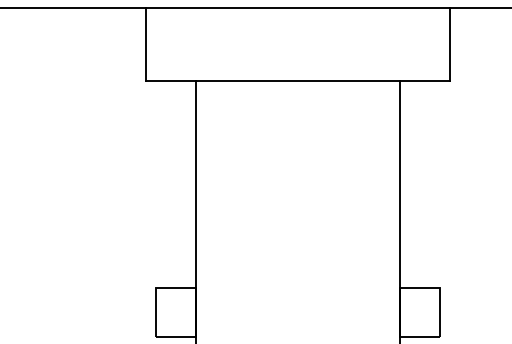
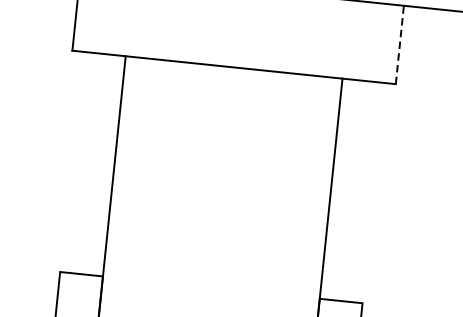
line: (449, 44) -> (399, 44), solid -> dashed

